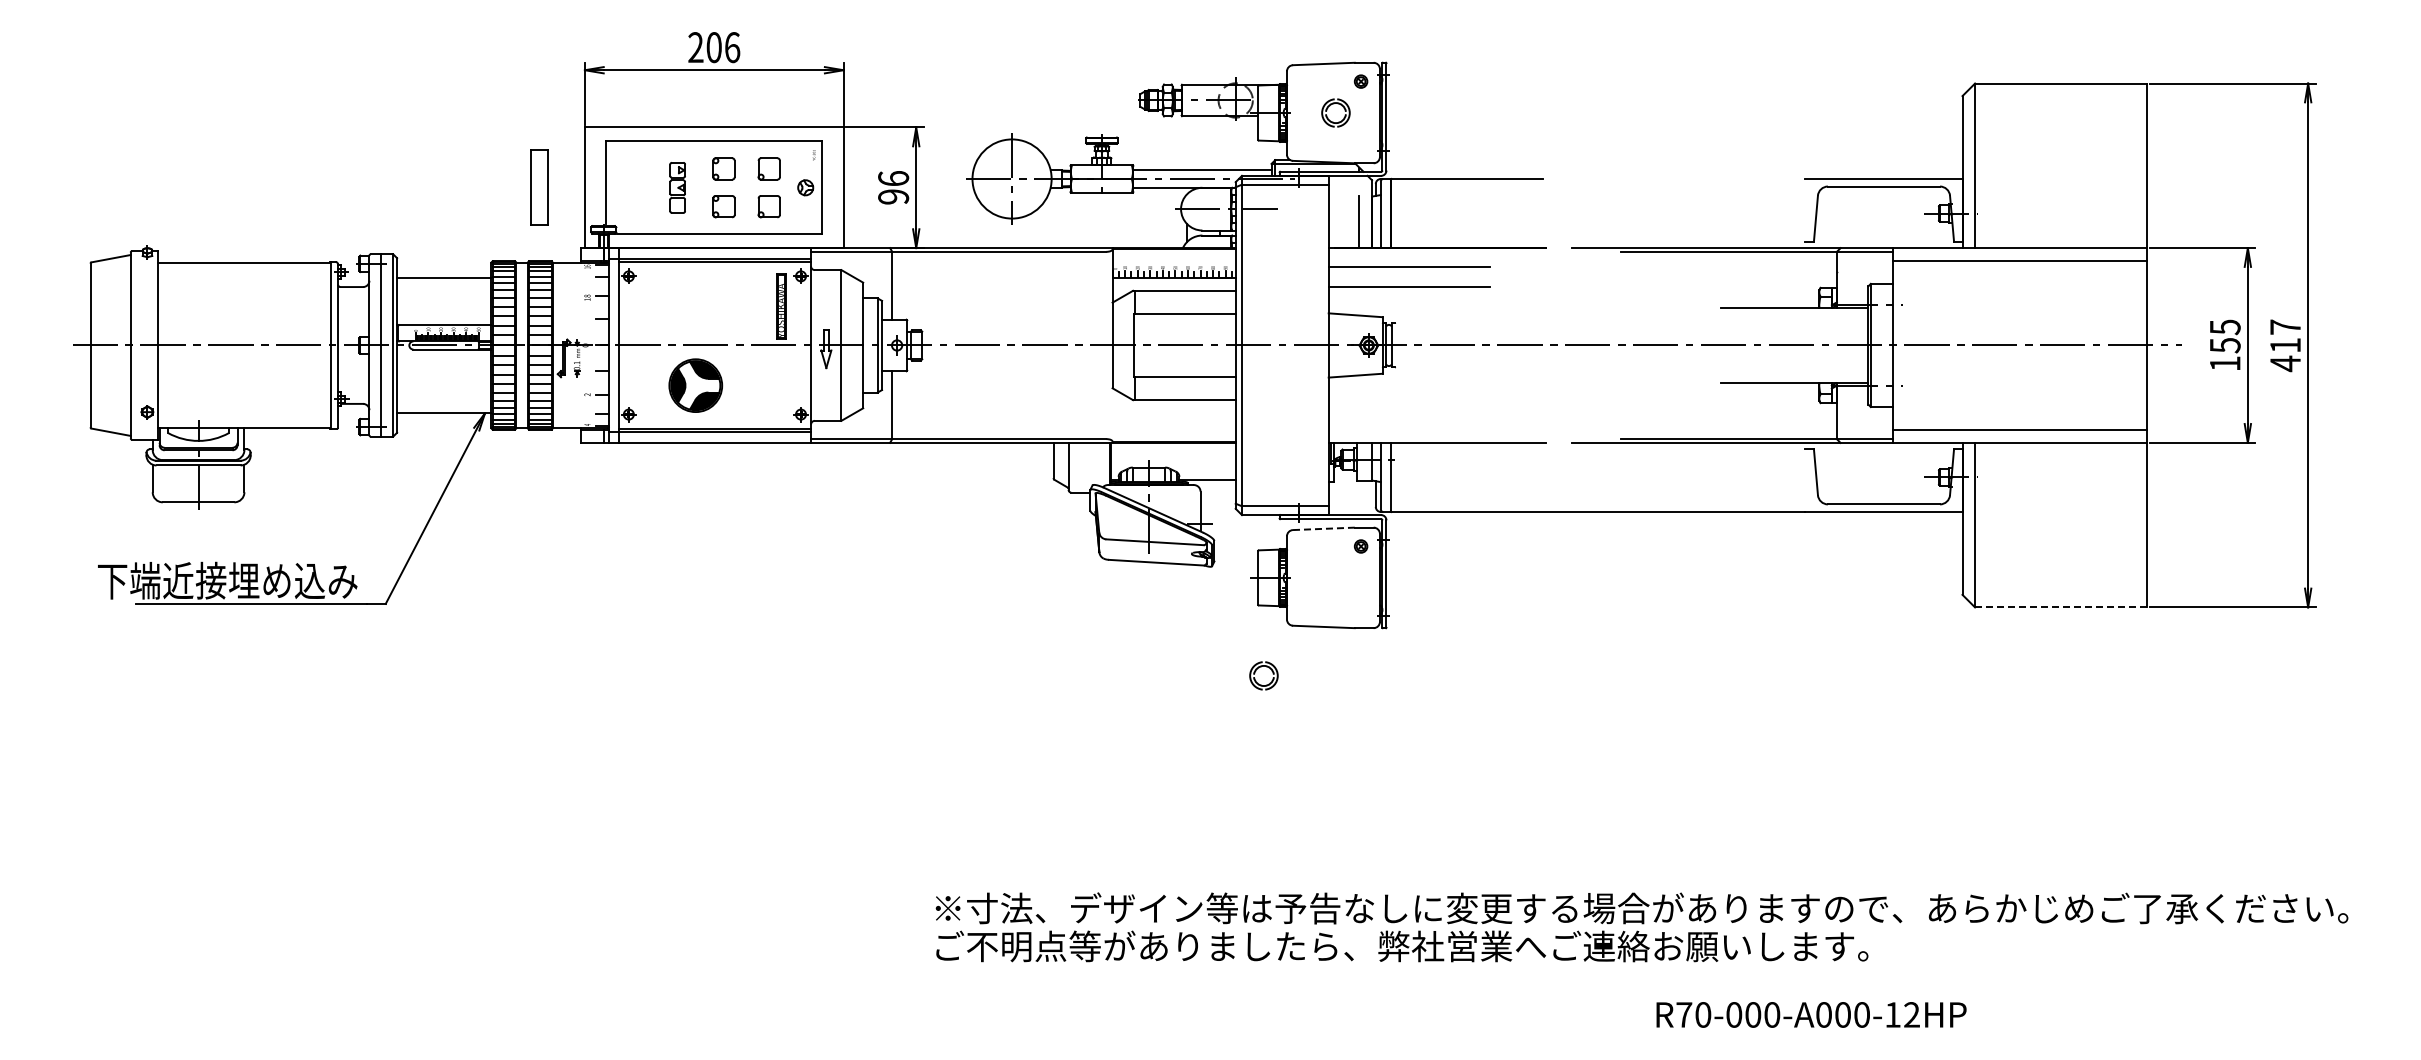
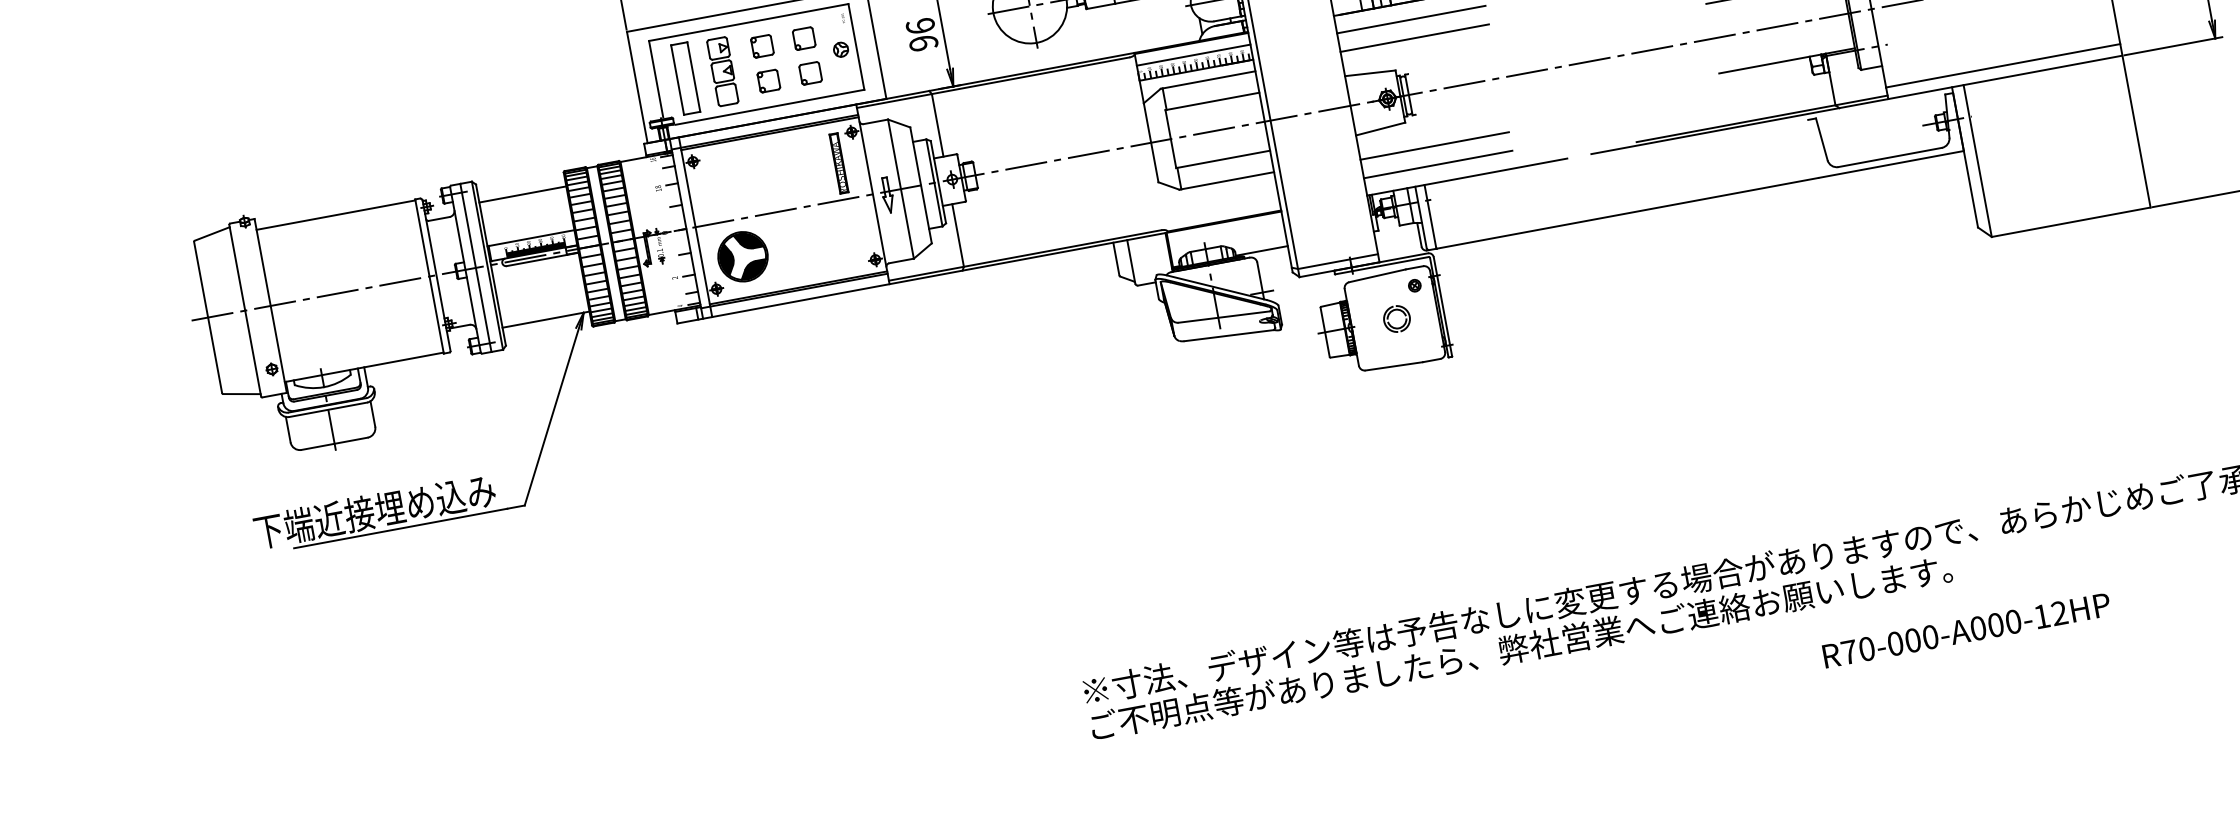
part: (539, 187) -> (685, 78), moved
part: (677, 187) -> (722, 71), size x1.43
line: (1173, 261) -> (1193, 54), added
part: (695, 385) -> (742, 256), moved
line: (1408, 403) -> (1434, 145), added
line: (1408, 424) -> (1437, 165), added
line: (1323, 528) -> (1377, 275), dashed -> solid
line: (2060, 607) -> (2070, 222), dashed -> solid
part: (1256, 671) -> (1389, 316), moved
text: (1811, 1014) -> (1966, 630), moved

